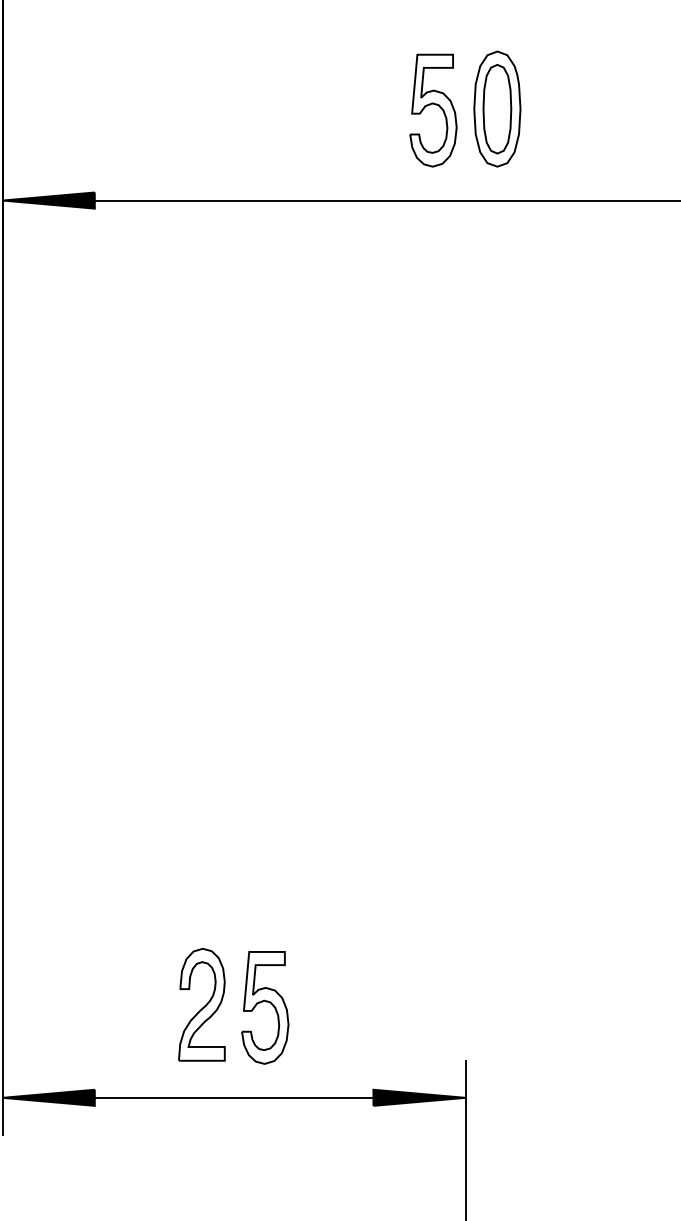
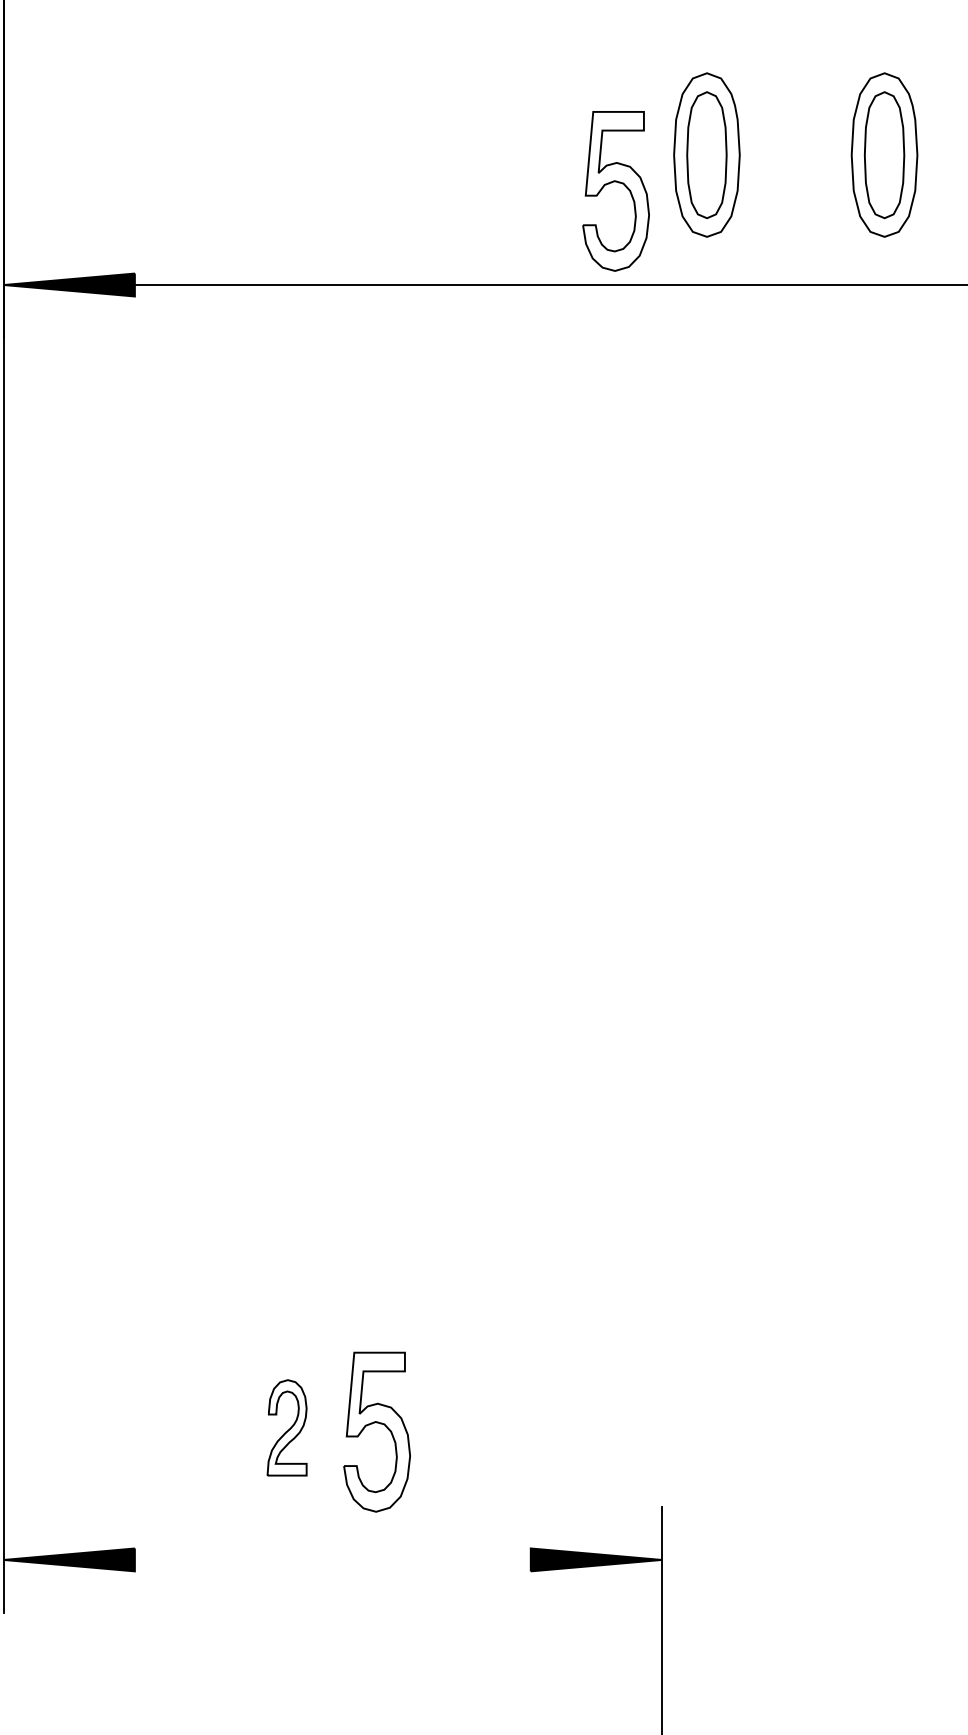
part: (622, 108) -> (884, 154), added
part: (433, 110) -> (616, 191), moved
part: (201, 1004) -> (286, 1427), size x0.6
line: (233, 1097) -> (331, 1559), removed

